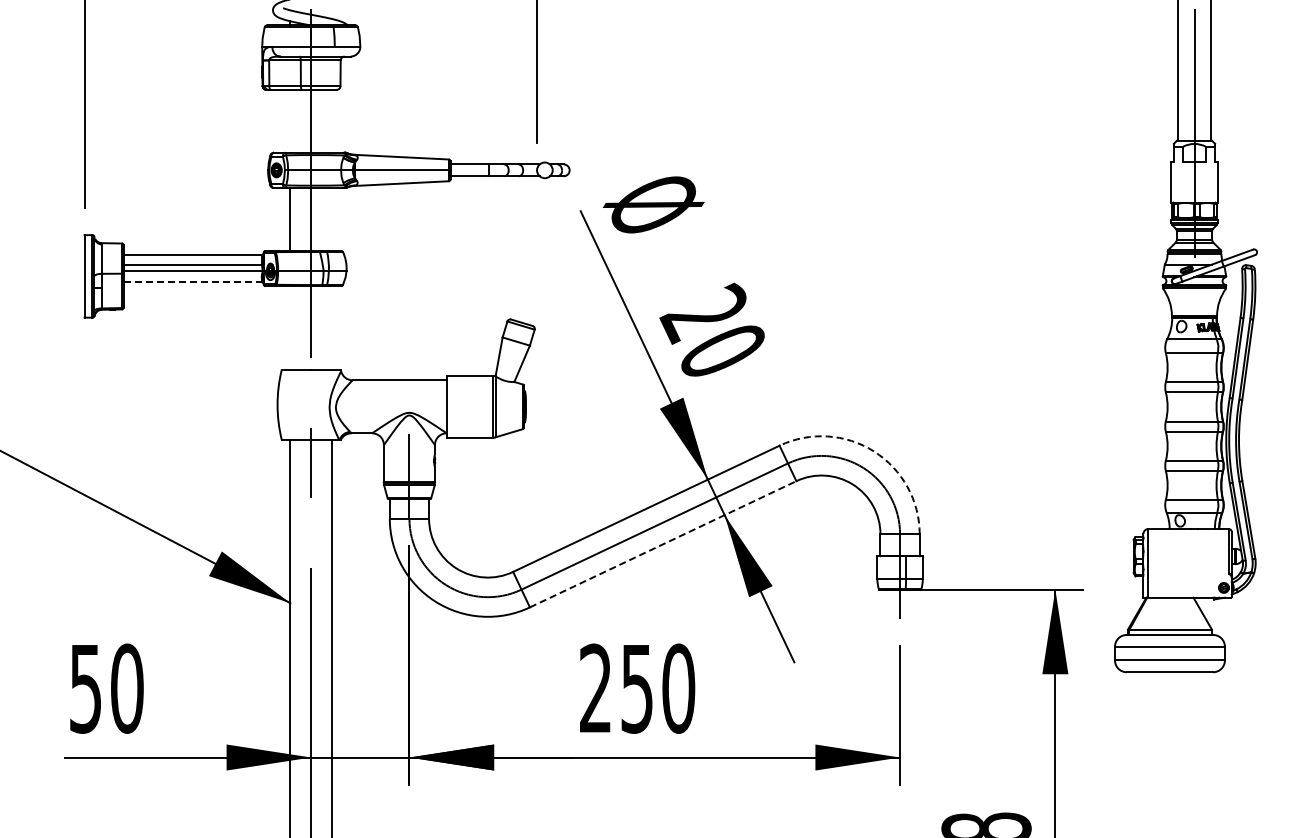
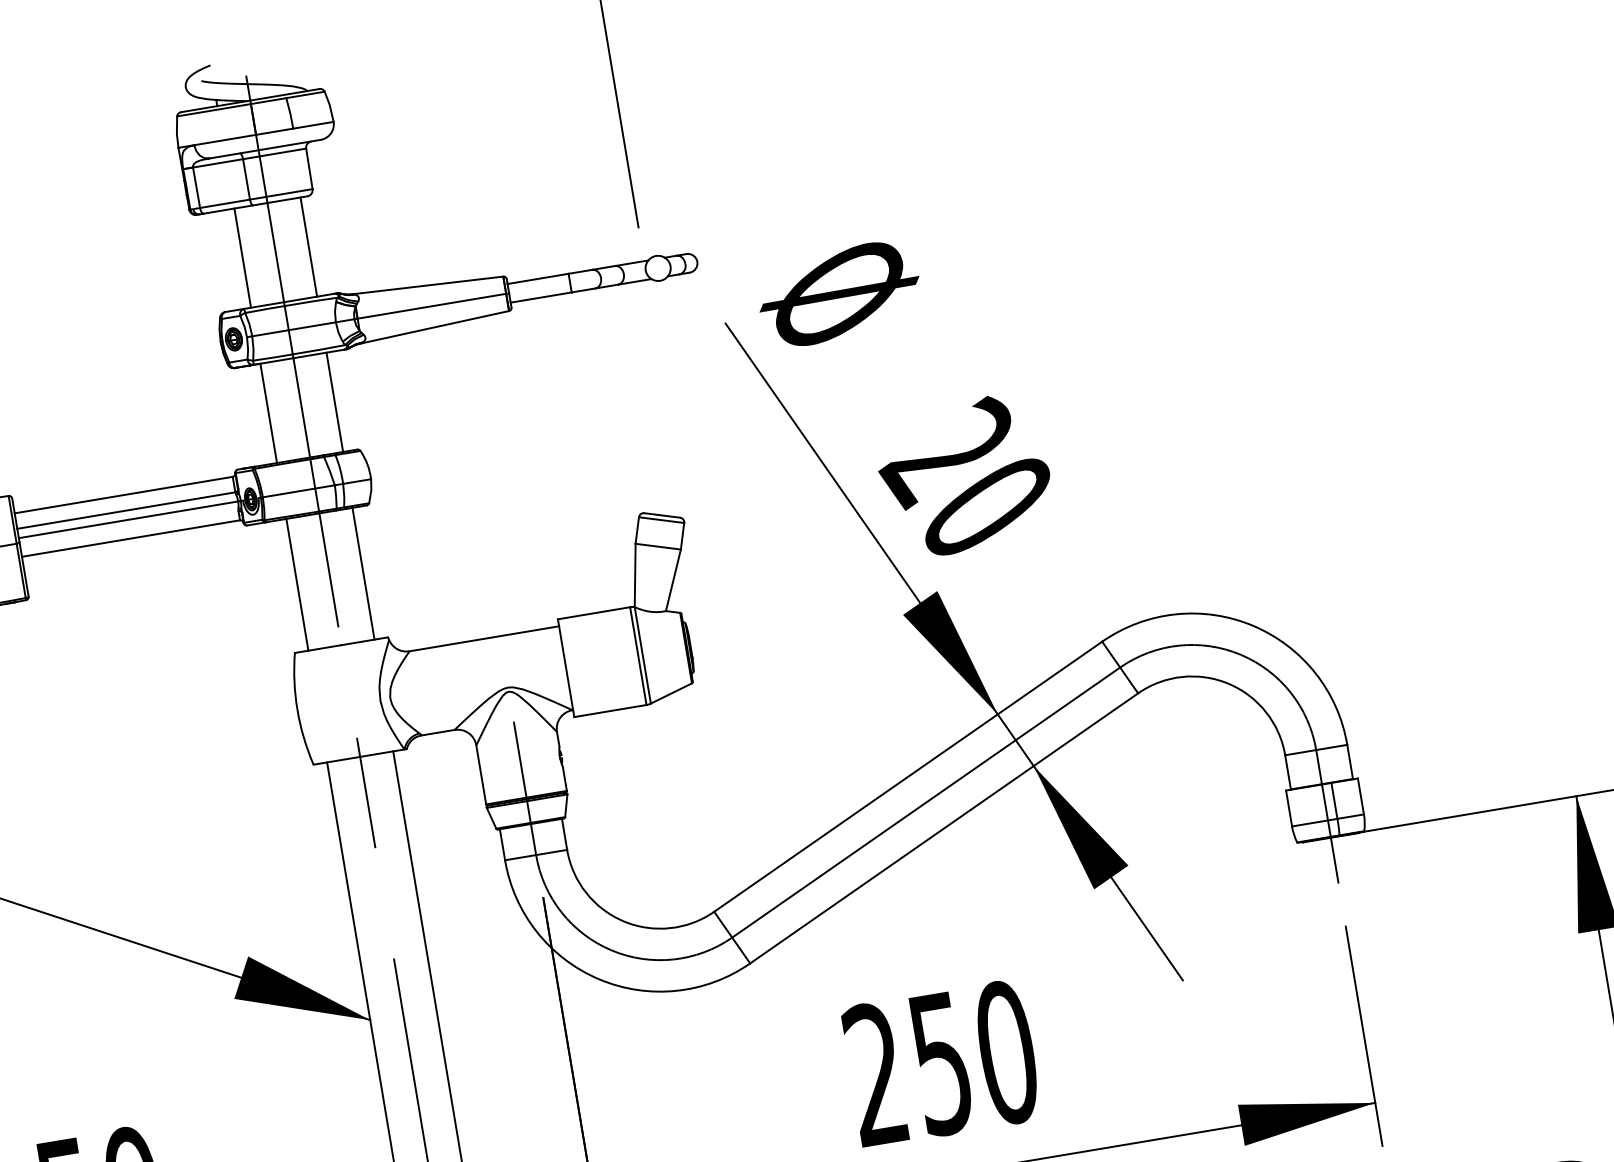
line: (290, 120) -> (242, 256), added
line: (332, 120) -> (309, 245), added
line: (332, 219) -> (335, 402), added
line: (192, 282) -> (130, 538), dashed -> solid
line: (290, 327) -> (297, 584), added
line: (332, 327) -> (363, 573), added
arc: (874, 451) -> (1253, 625), dashed -> solid
line: (663, 544) -> (944, 828), dashed -> solid

